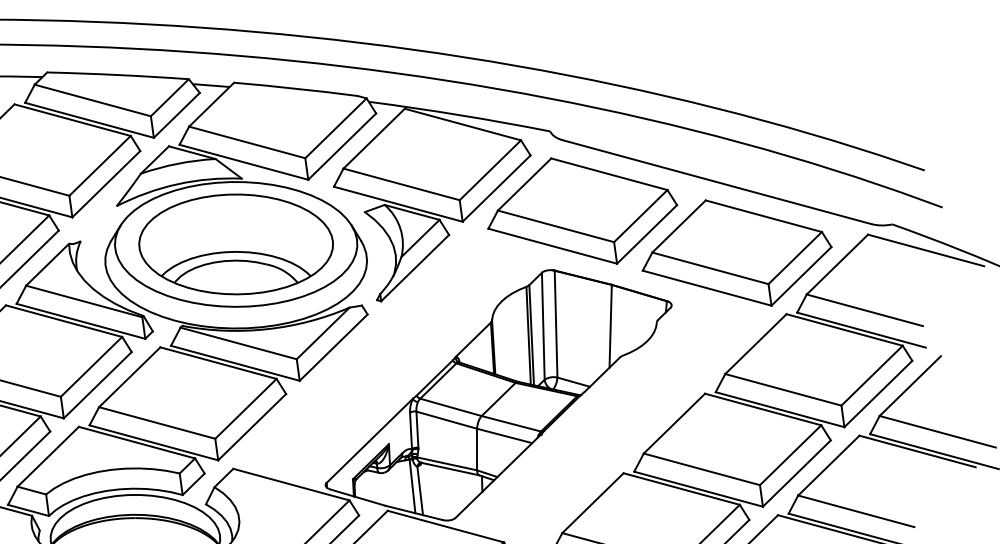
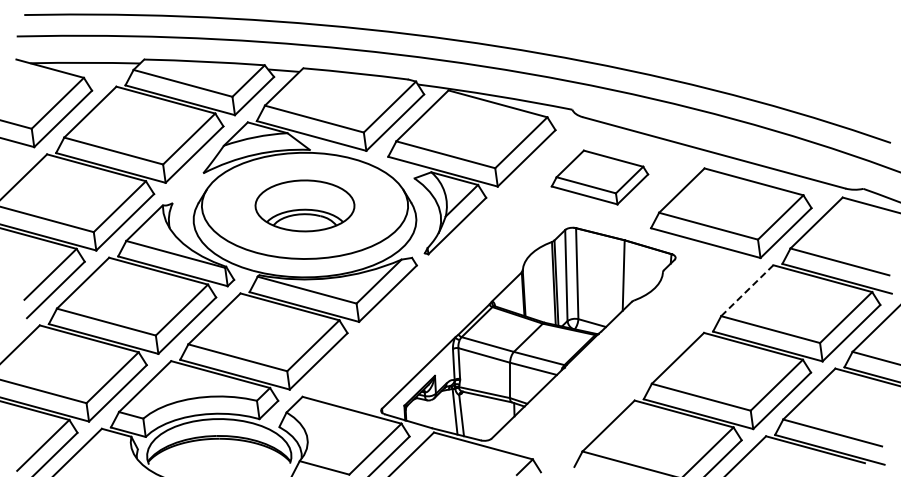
part: (582, 211) -> (599, 177), size x0.6
part: (235, 243) -> (304, 205), size x0.6
line: (756, 343) -> (747, 290), solid -> dashed

